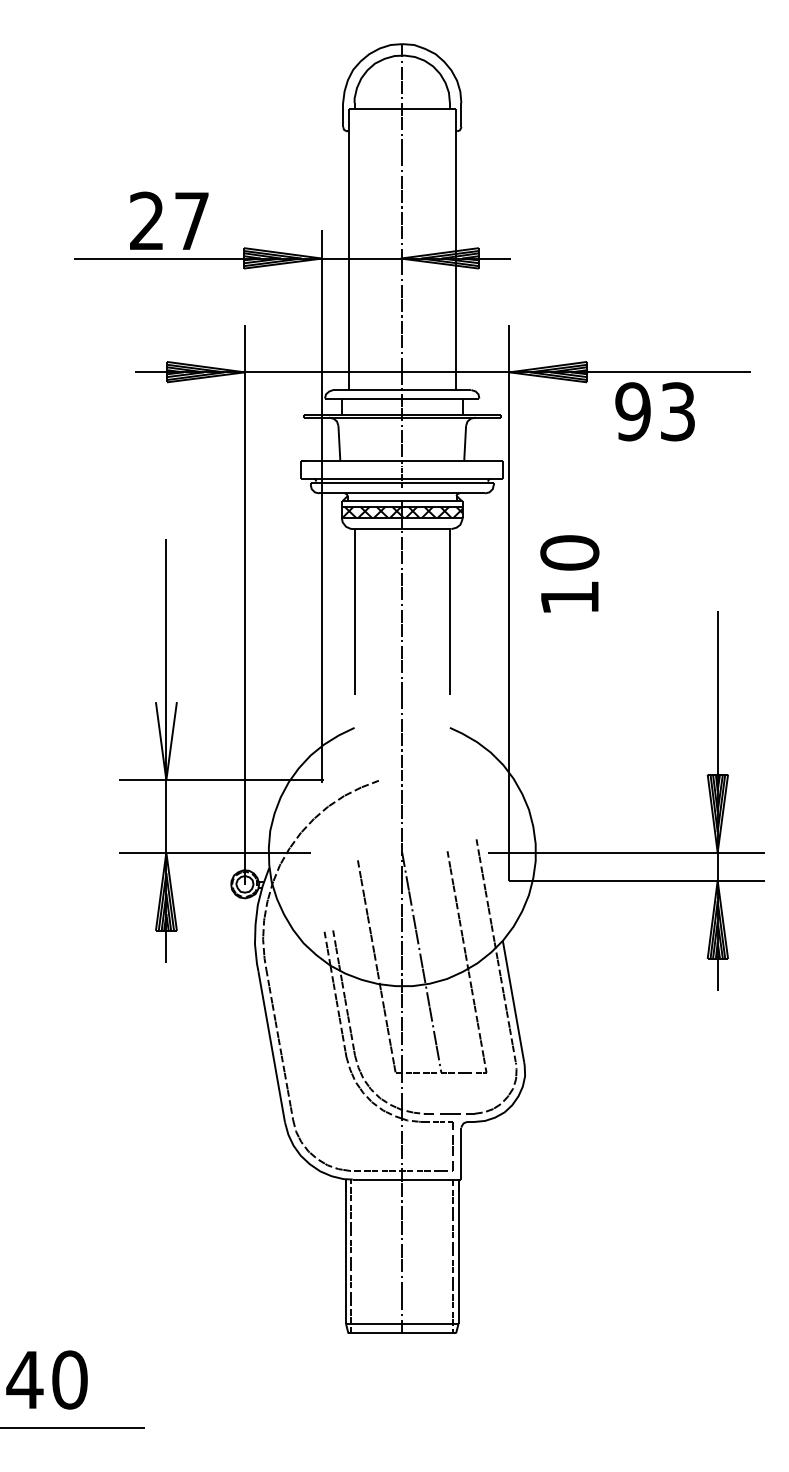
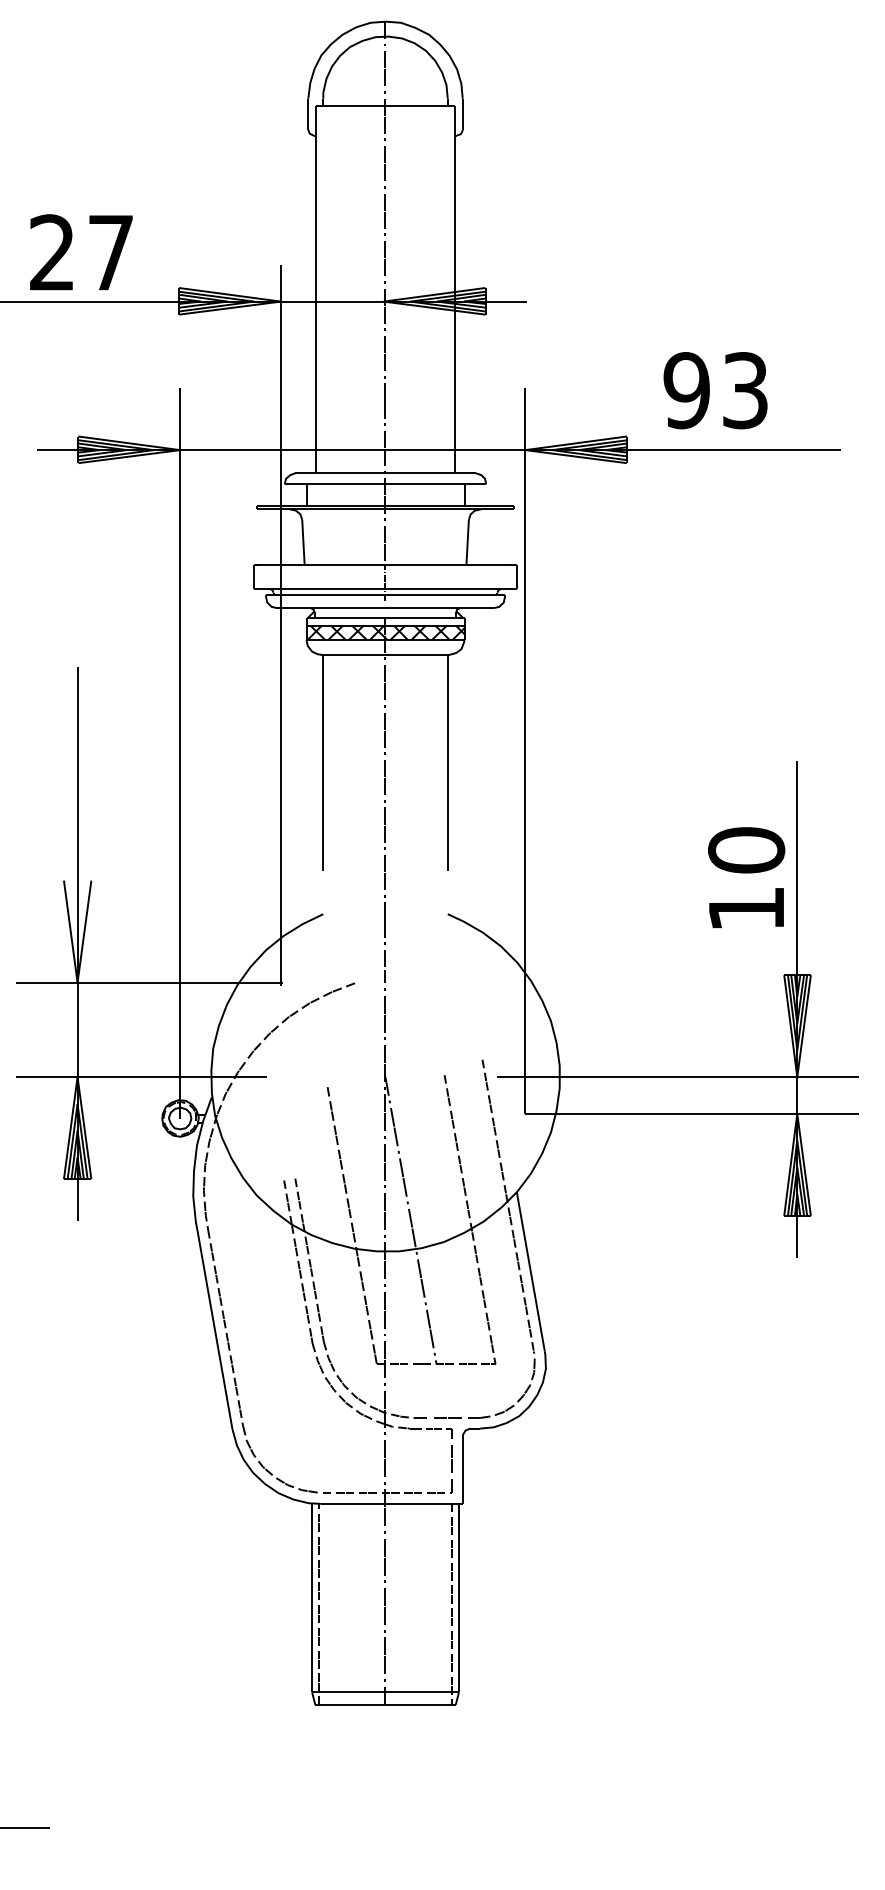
text: (654, 411) -> (714, 390), moved
text: (569, 573) -> (746, 877), moved

